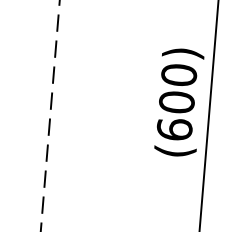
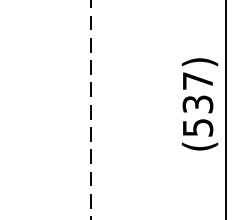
text: (176, 101) -> (197, 103), (600) -> (537)

